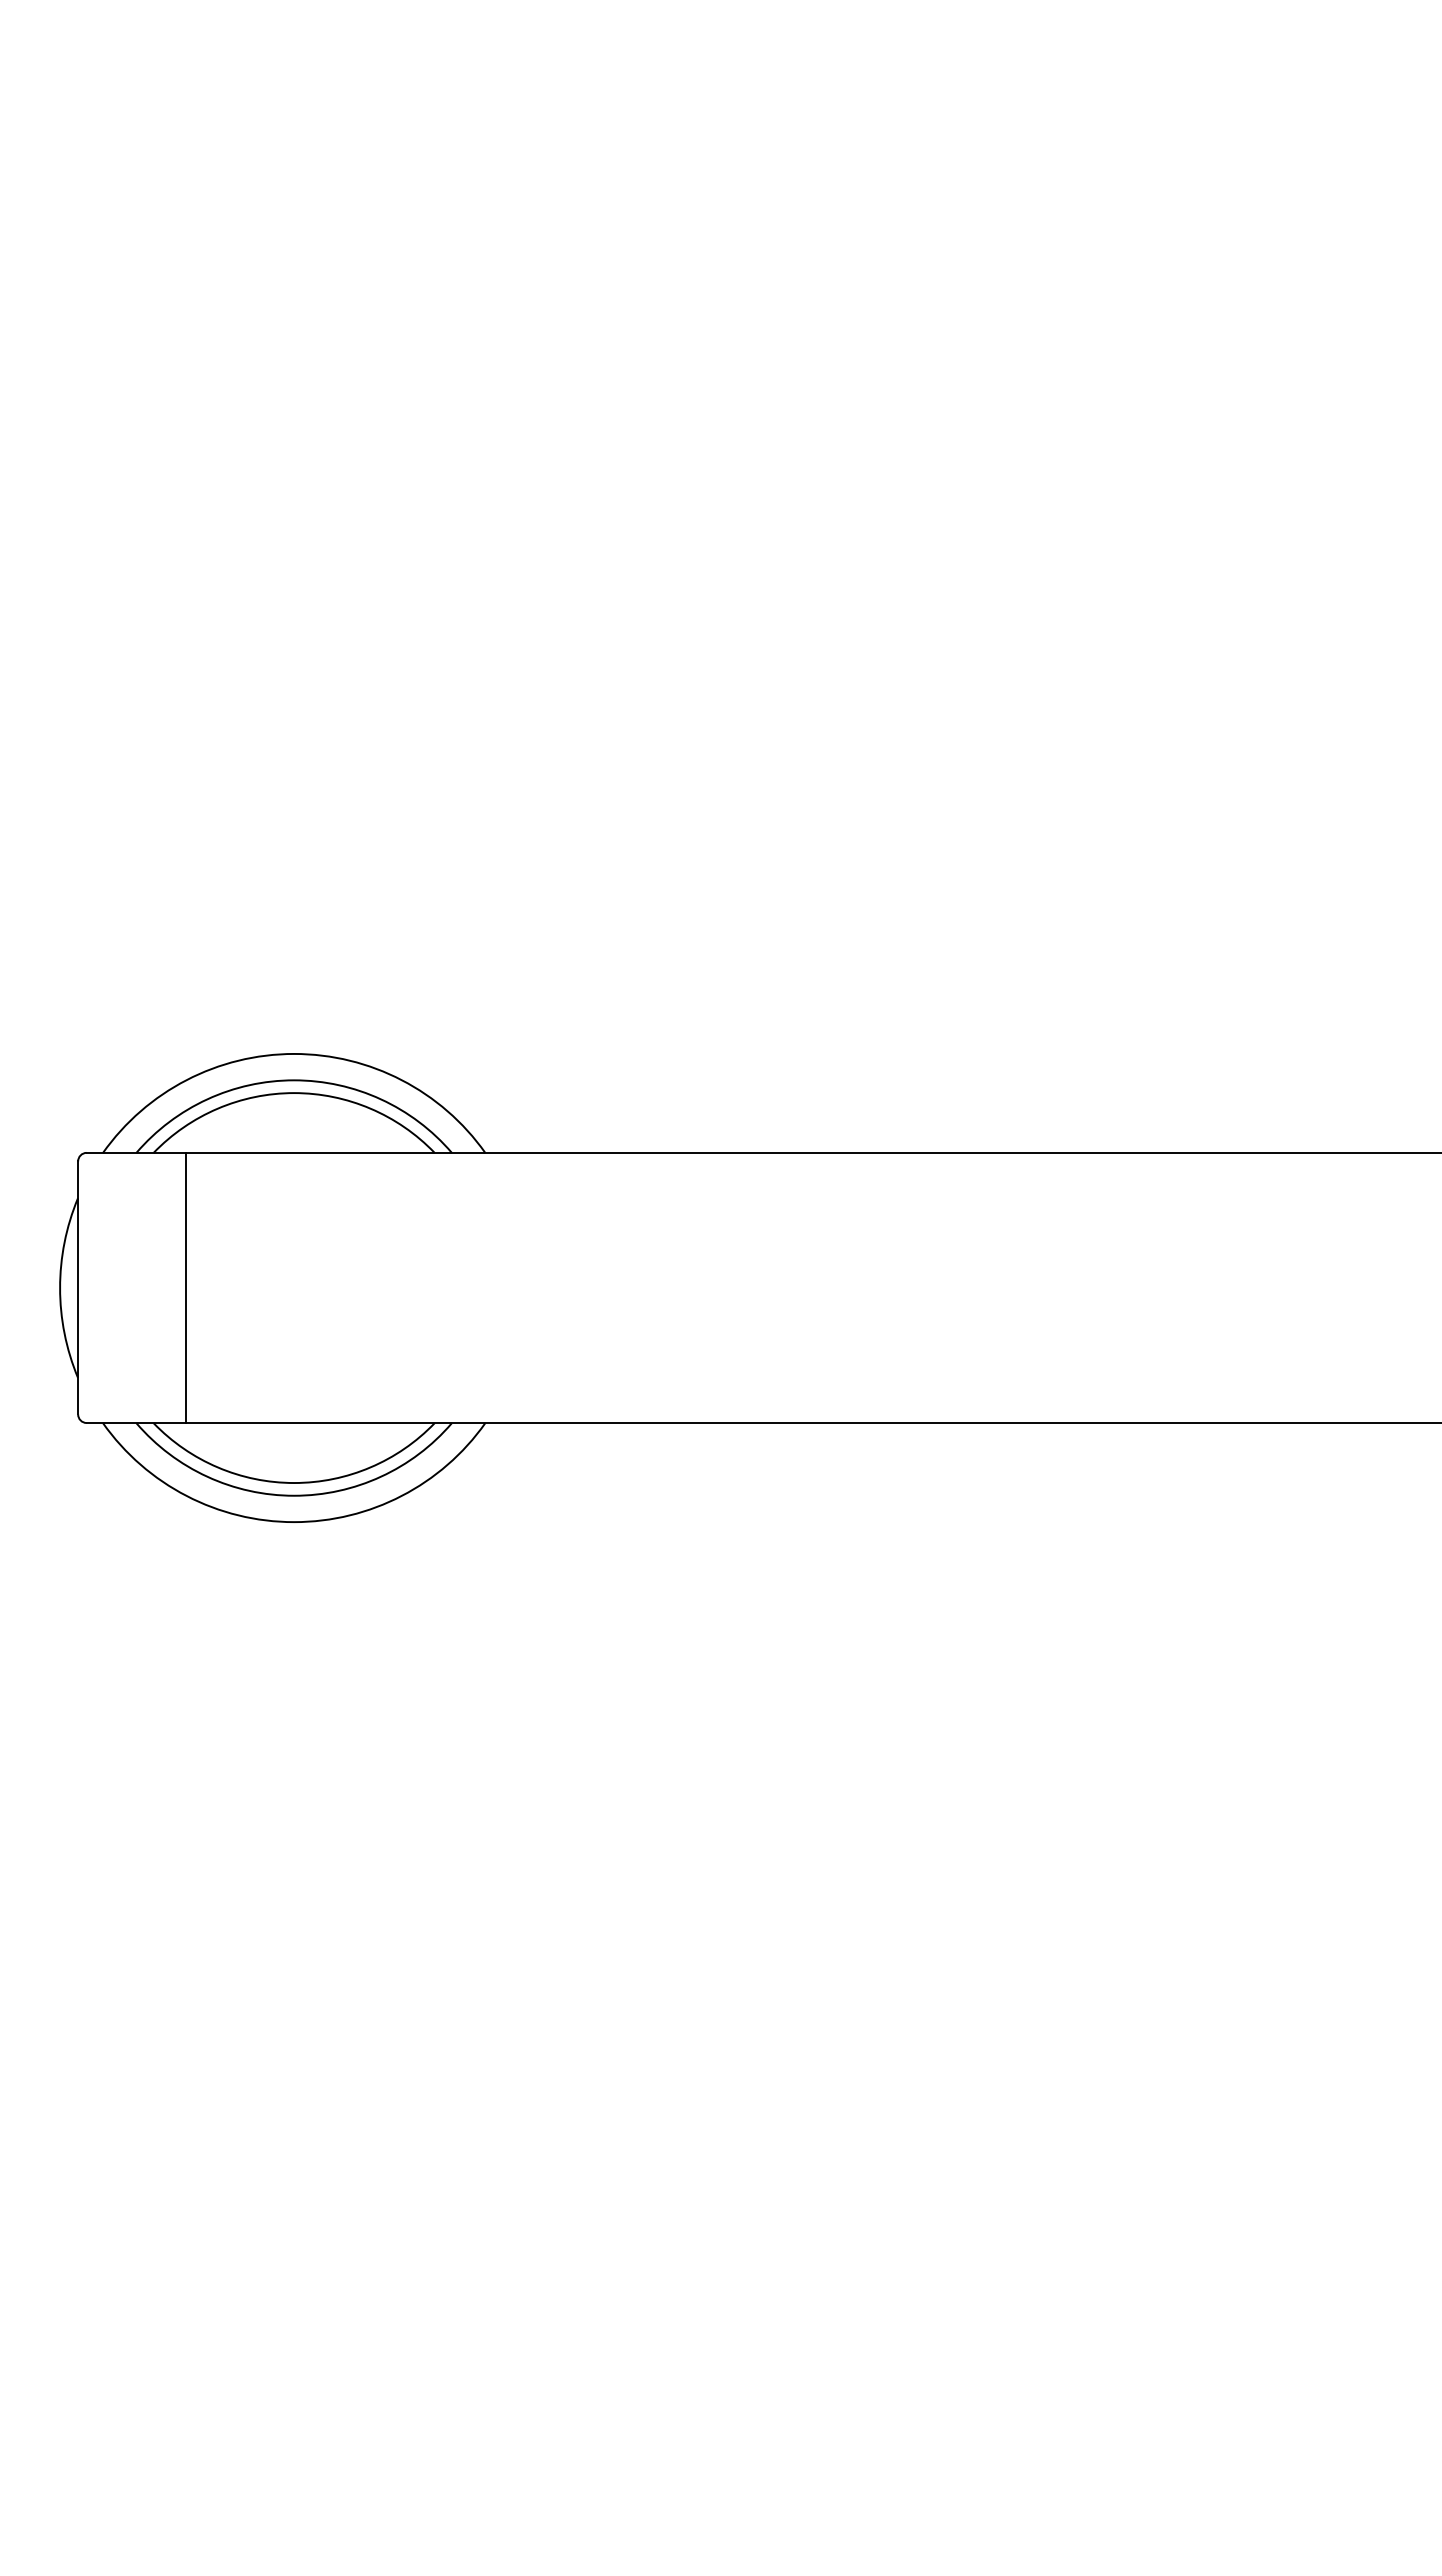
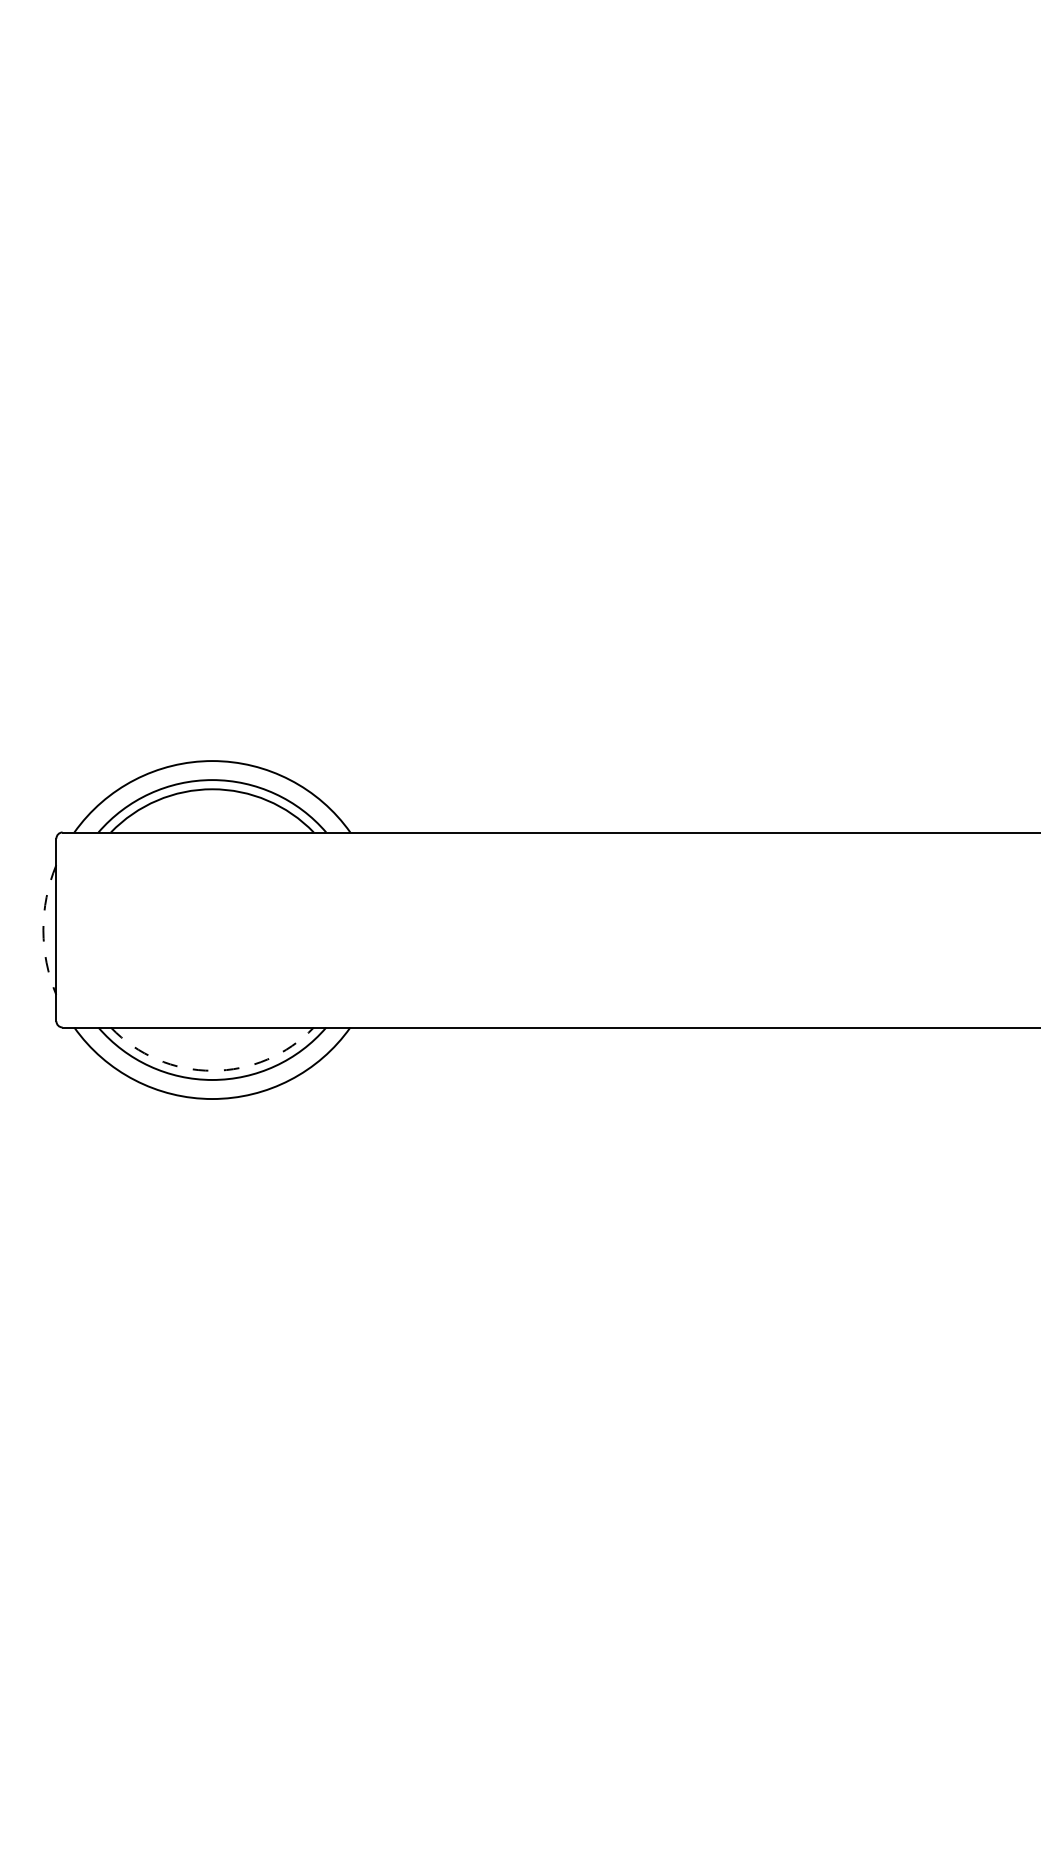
line: (186, 1287) -> (134, 929), removed
arc: (60, 1288) -> (43, 930), solid -> dashed
arc: (294, 1483) -> (212, 1071), solid -> dashed

